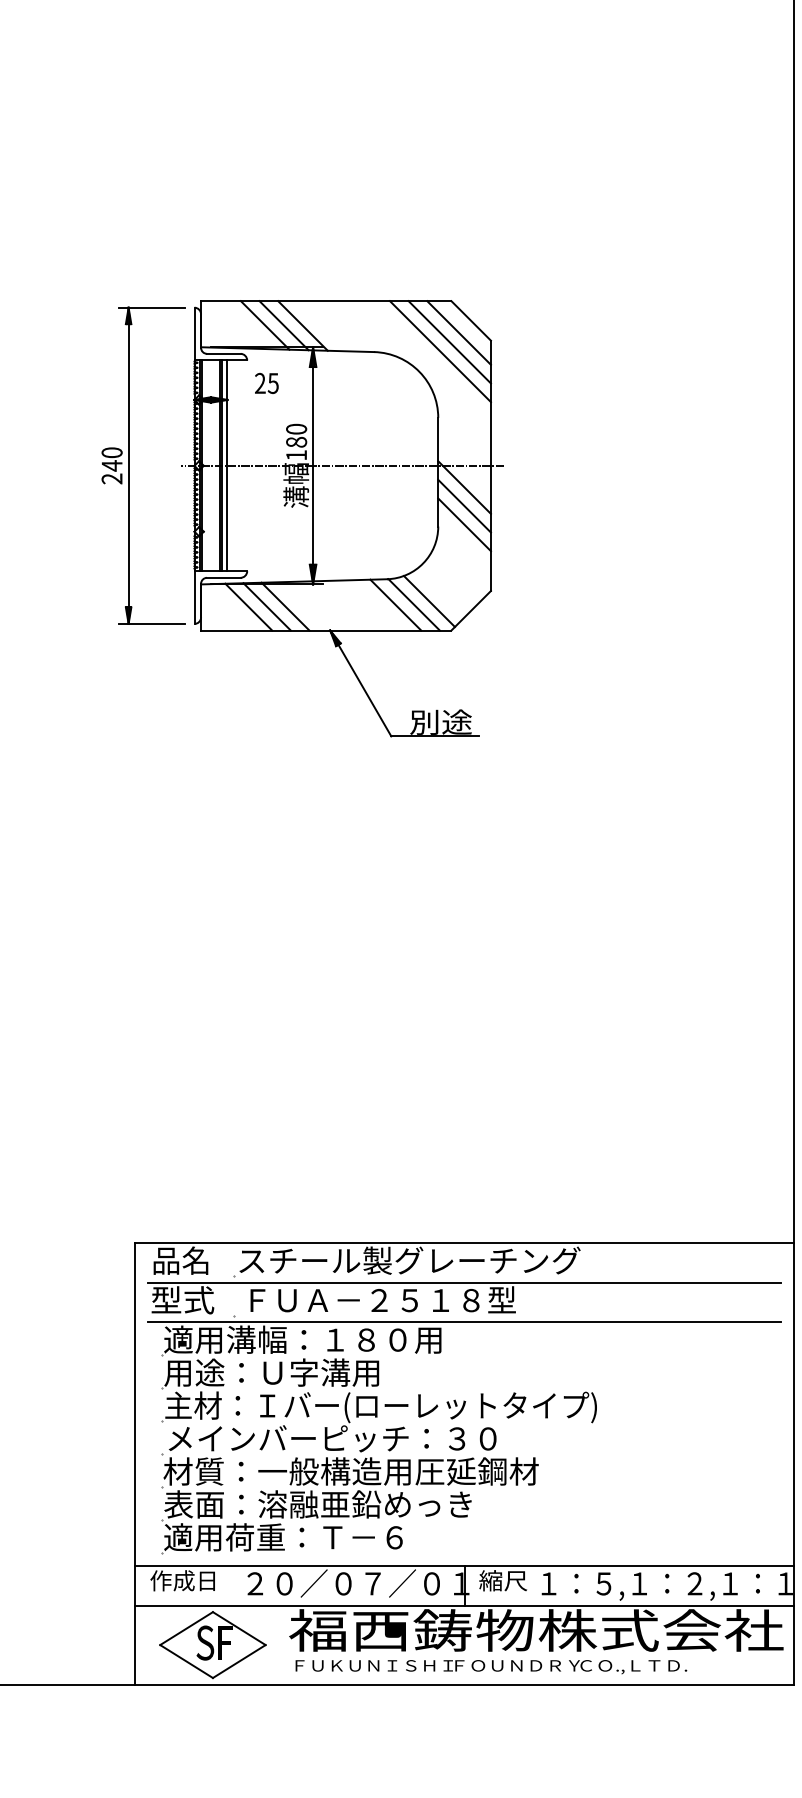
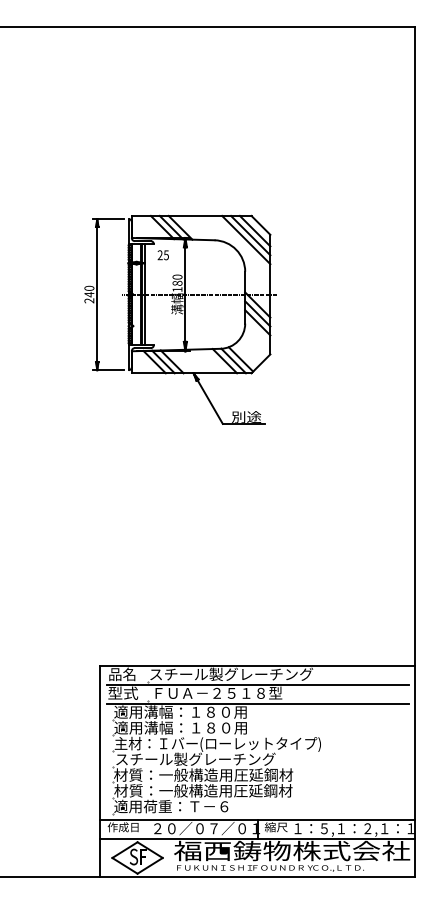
text: (302, 1371) -> (180, 727), 用途：Ｕ字溝用 -> 適用溝幅：１８０用
text: (334, 1436) -> (195, 758), メインバーピッチ：３０ -> スチール製グレーチング
text: (350, 1503) -> (203, 790), 表面：溶融亜鉛めっき -> 材質：一般構造用圧延鋼材

